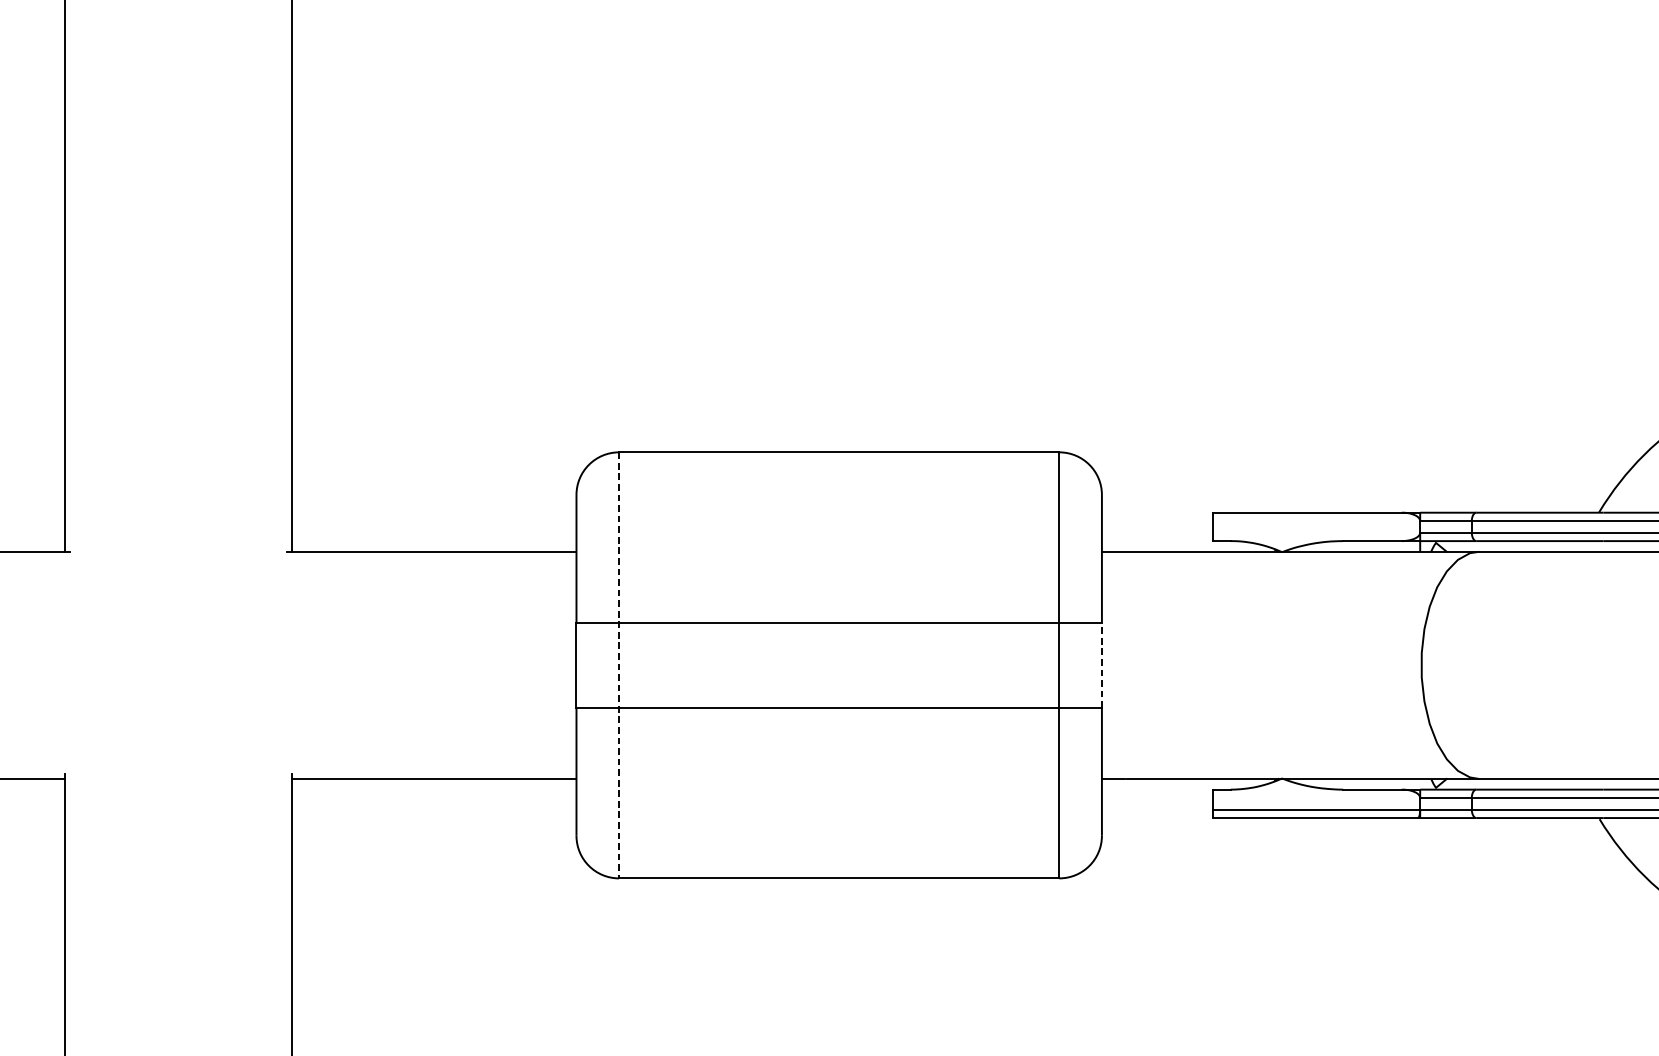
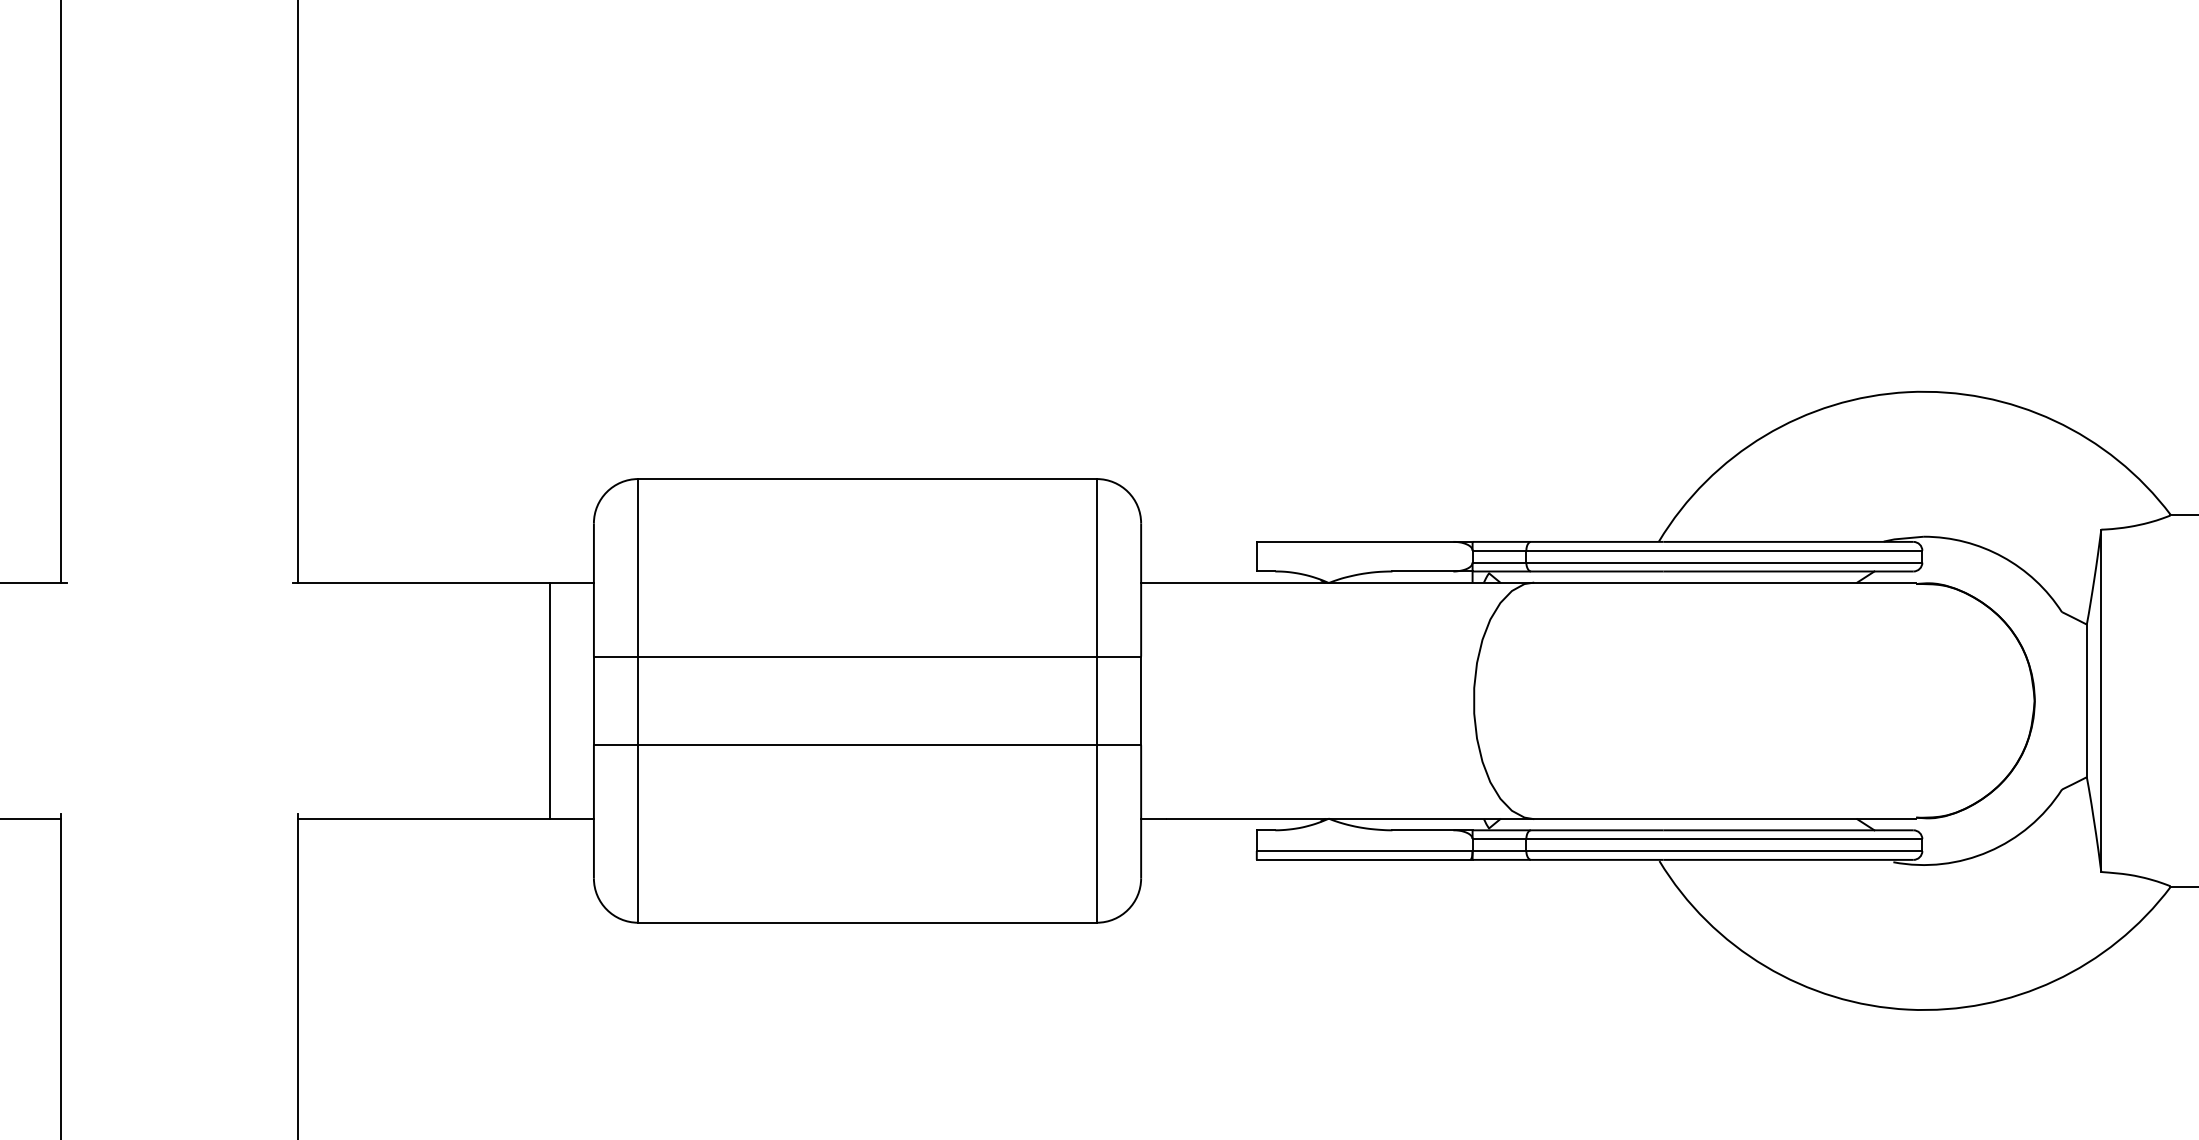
line: (533, 664) -> (549, 700), added
line: (619, 664) -> (638, 700), dashed -> solid
line: (1102, 664) -> (1141, 700), dashed -> solid

